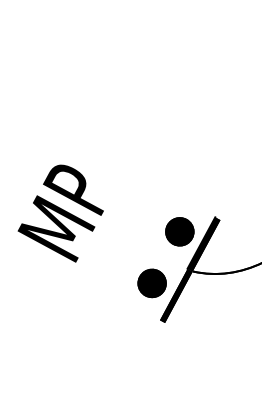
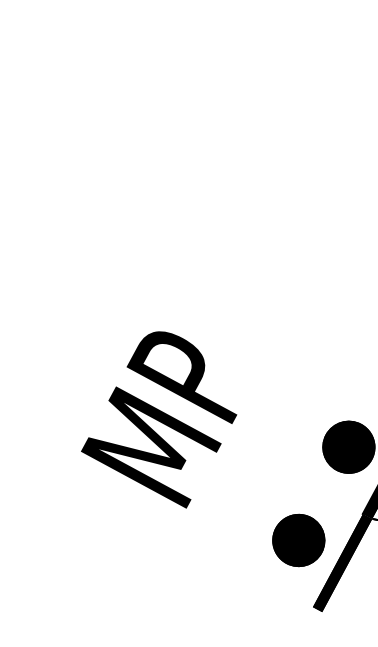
text: (60, 213) -> (158, 419), moved

